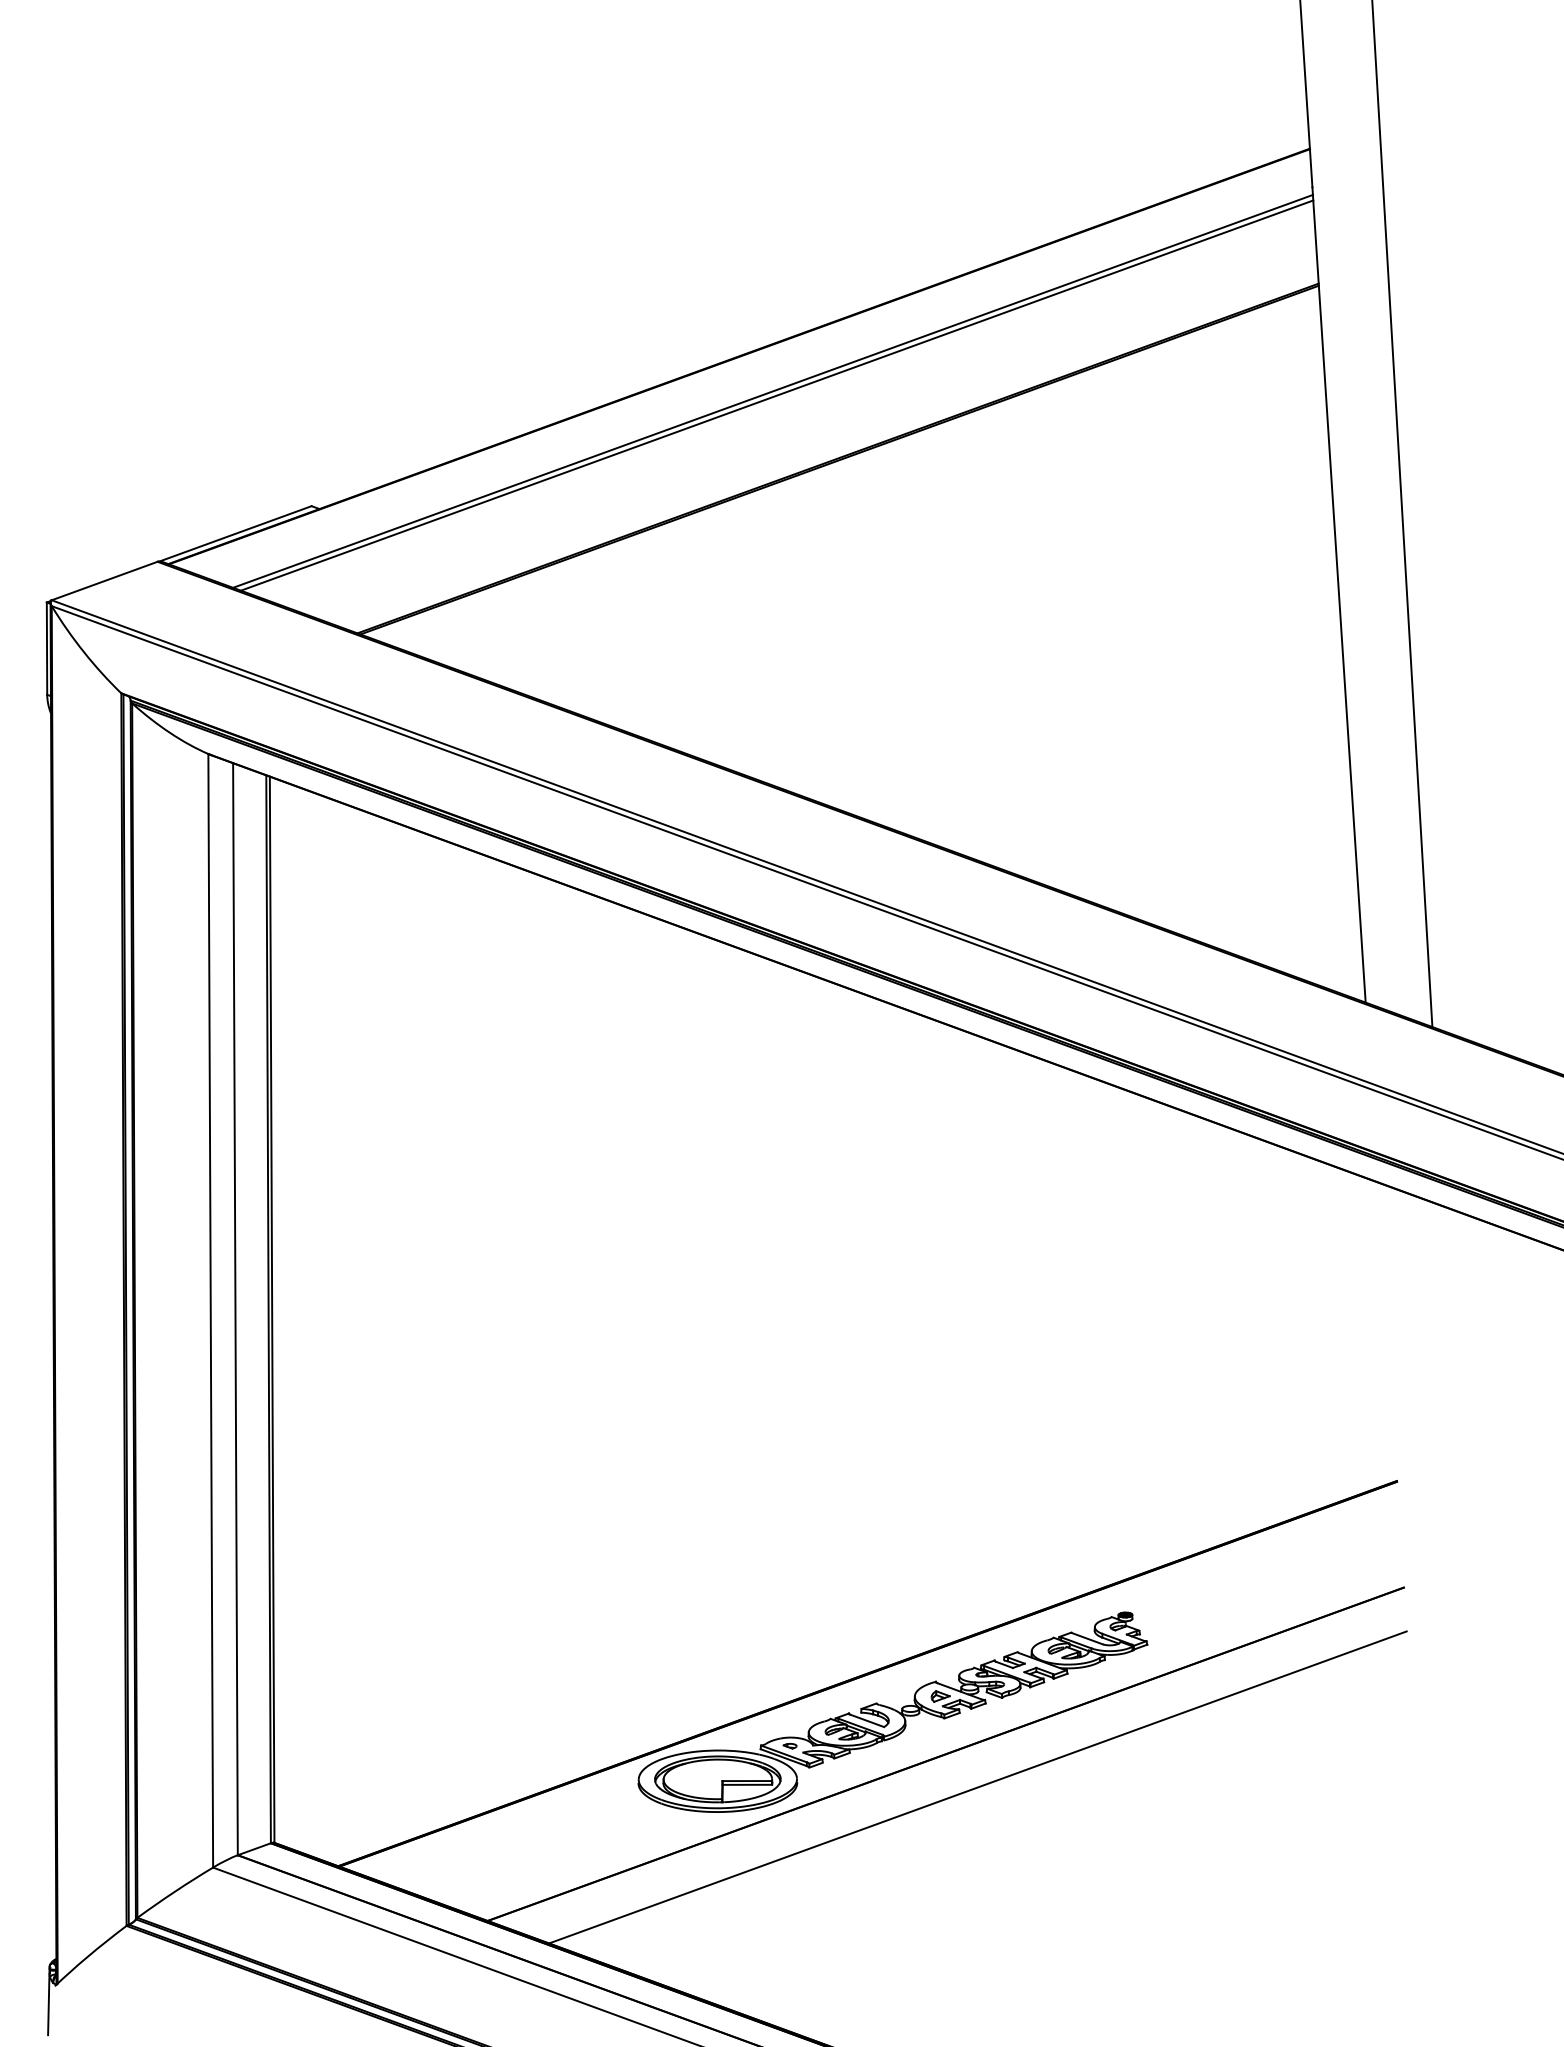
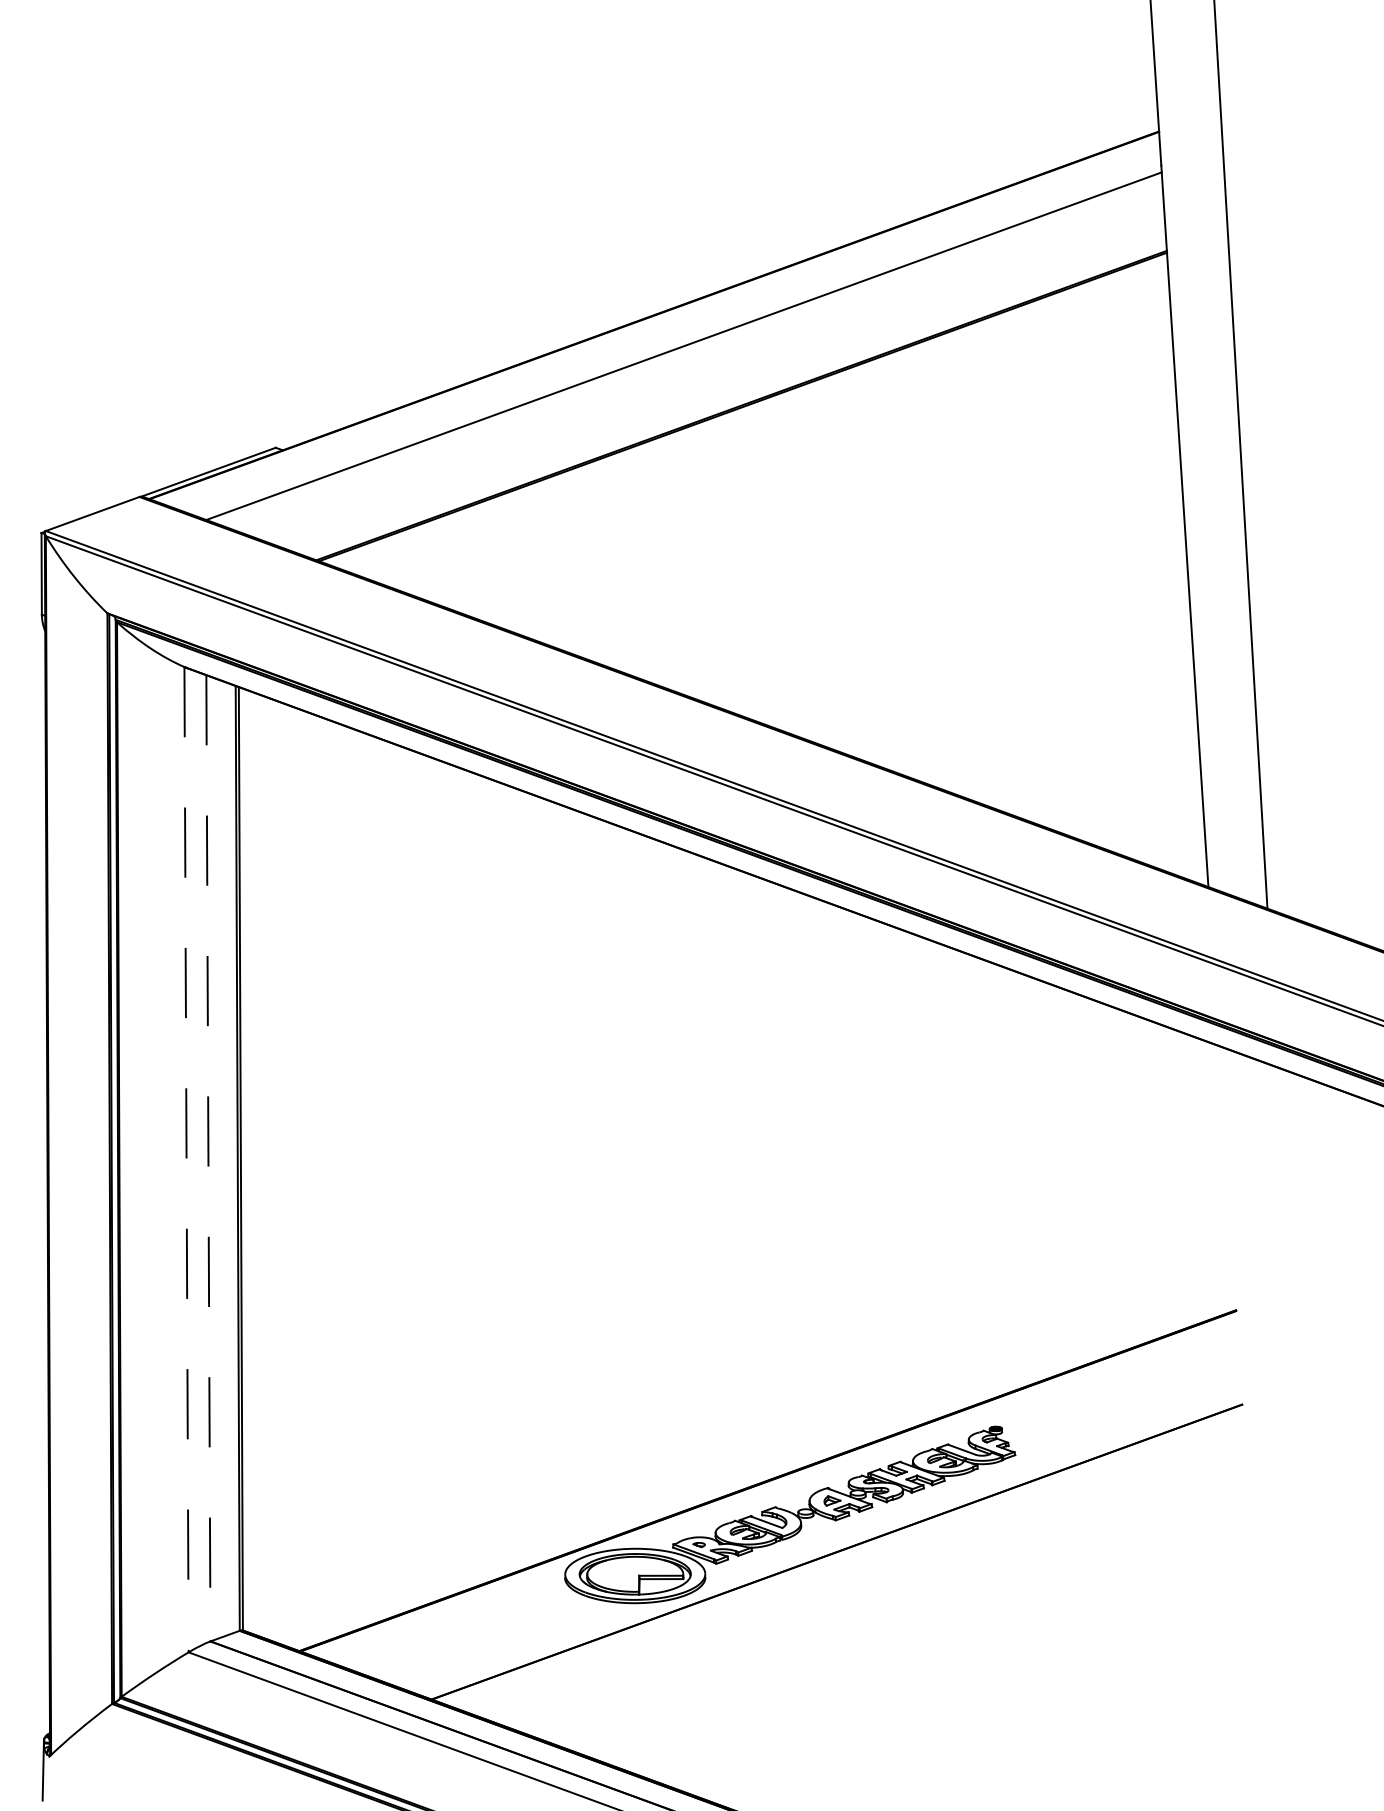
line: (776, 395) -> (687, 349), removed
line: (235, 1309) -> (208, 1158), solid -> dashed
line: (210, 1310) -> (186, 1159), solid -> dashed
line: (977, 1787) -> (864, 1581), removed

